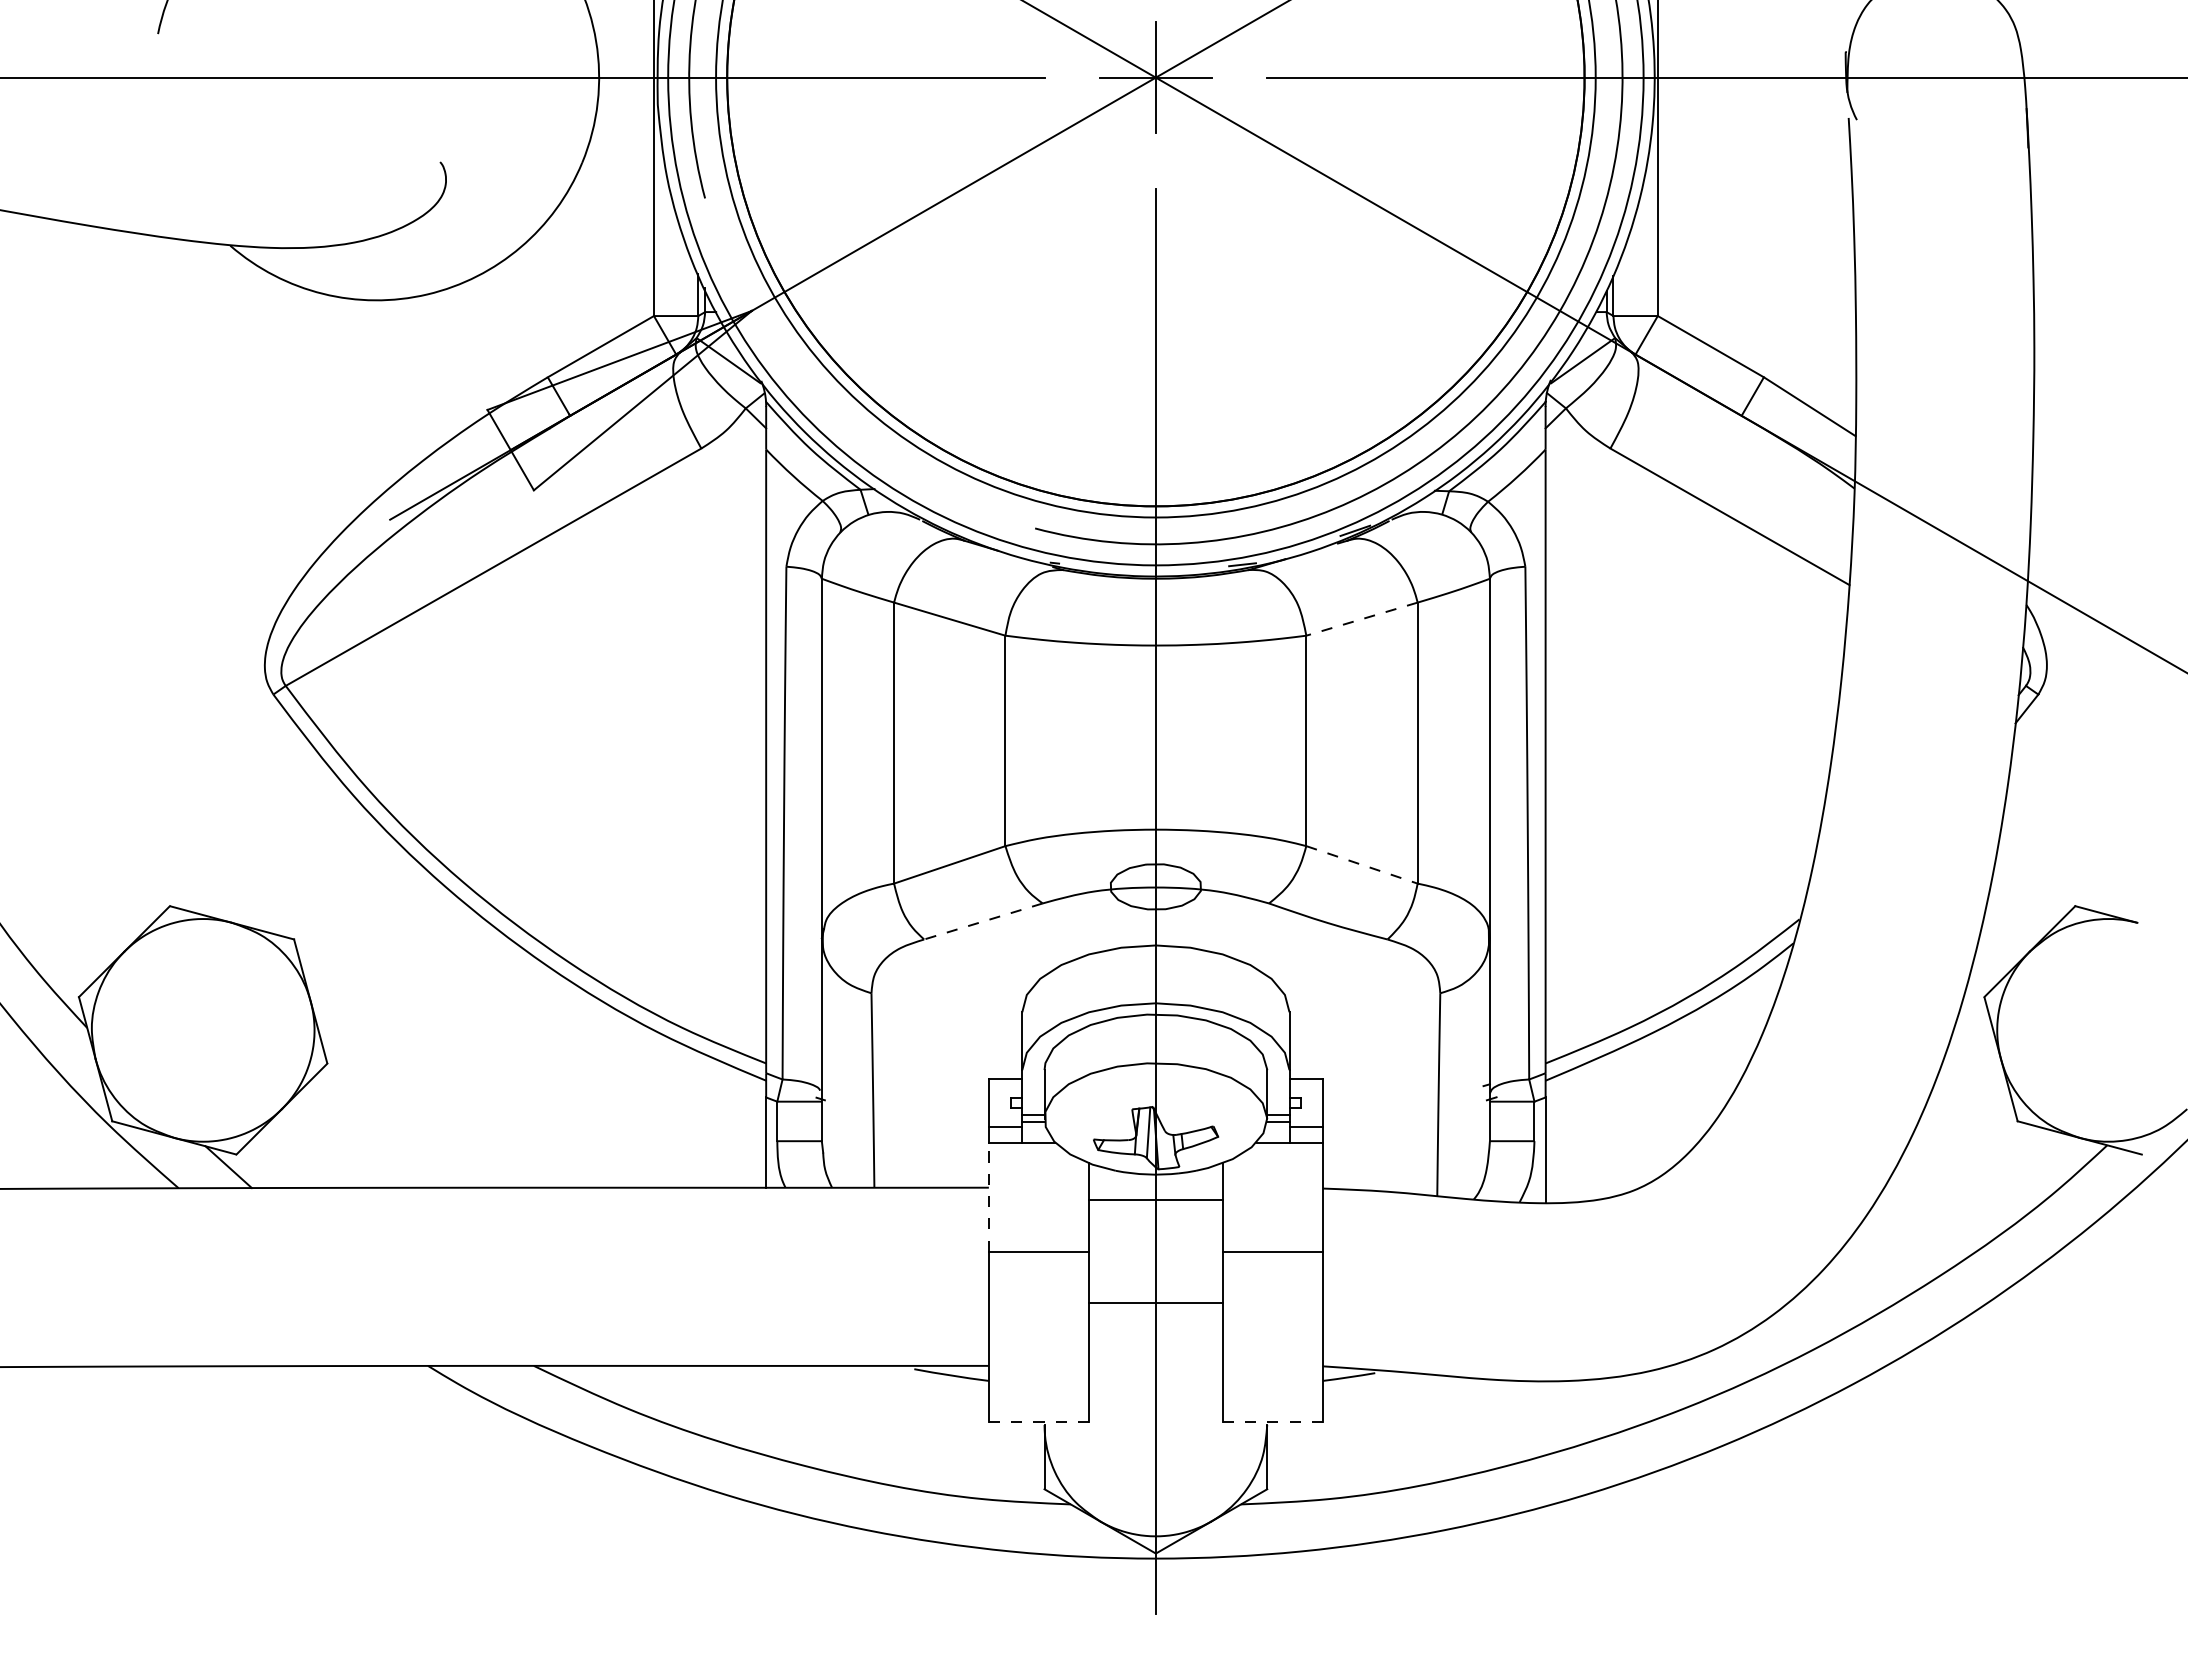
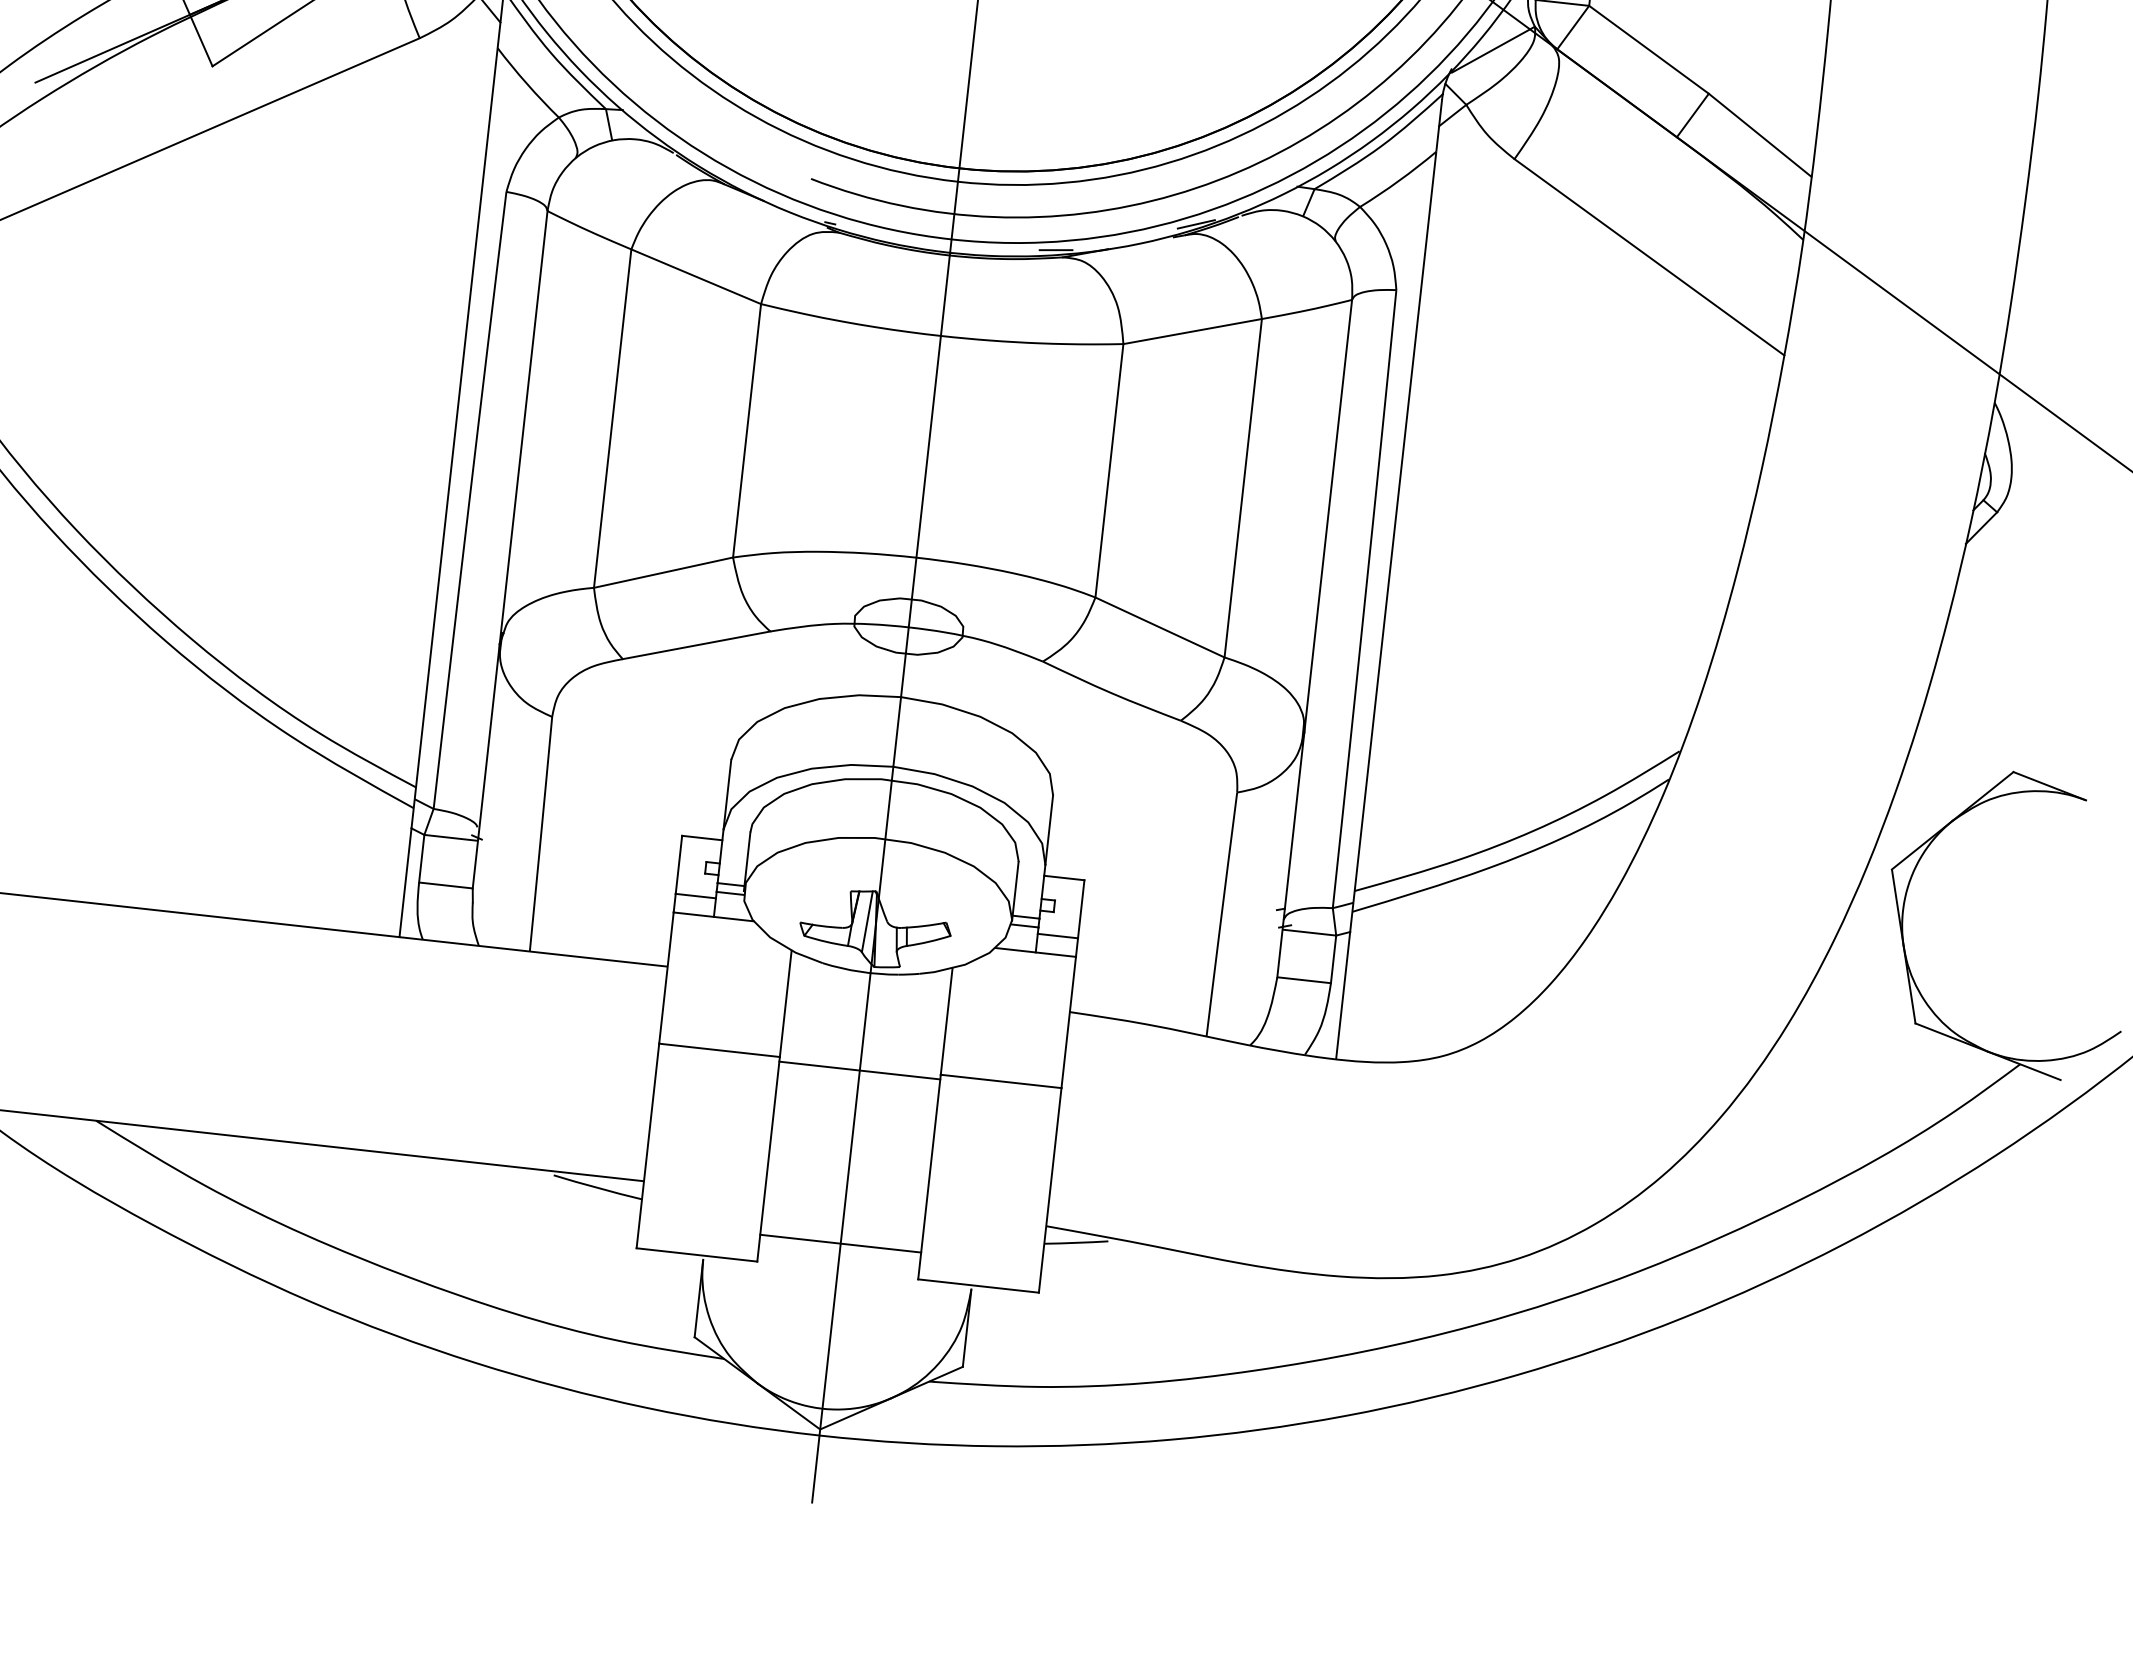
line: (1361, 619) -> (1192, 331), dashed -> solid
line: (1362, 864) -> (1160, 627), dashed -> solid
line: (983, 921) -> (696, 645), dashed -> solid
line: (988, 1196) -> (666, 977), dashed -> solid
line: (1155, 1199) -> (859, 1070), moved
line: (1155, 1303) -> (840, 1243), moved
line: (1039, 1421) -> (697, 1254), dashed -> solid
line: (1273, 1421) -> (979, 1286), dashed -> solid

